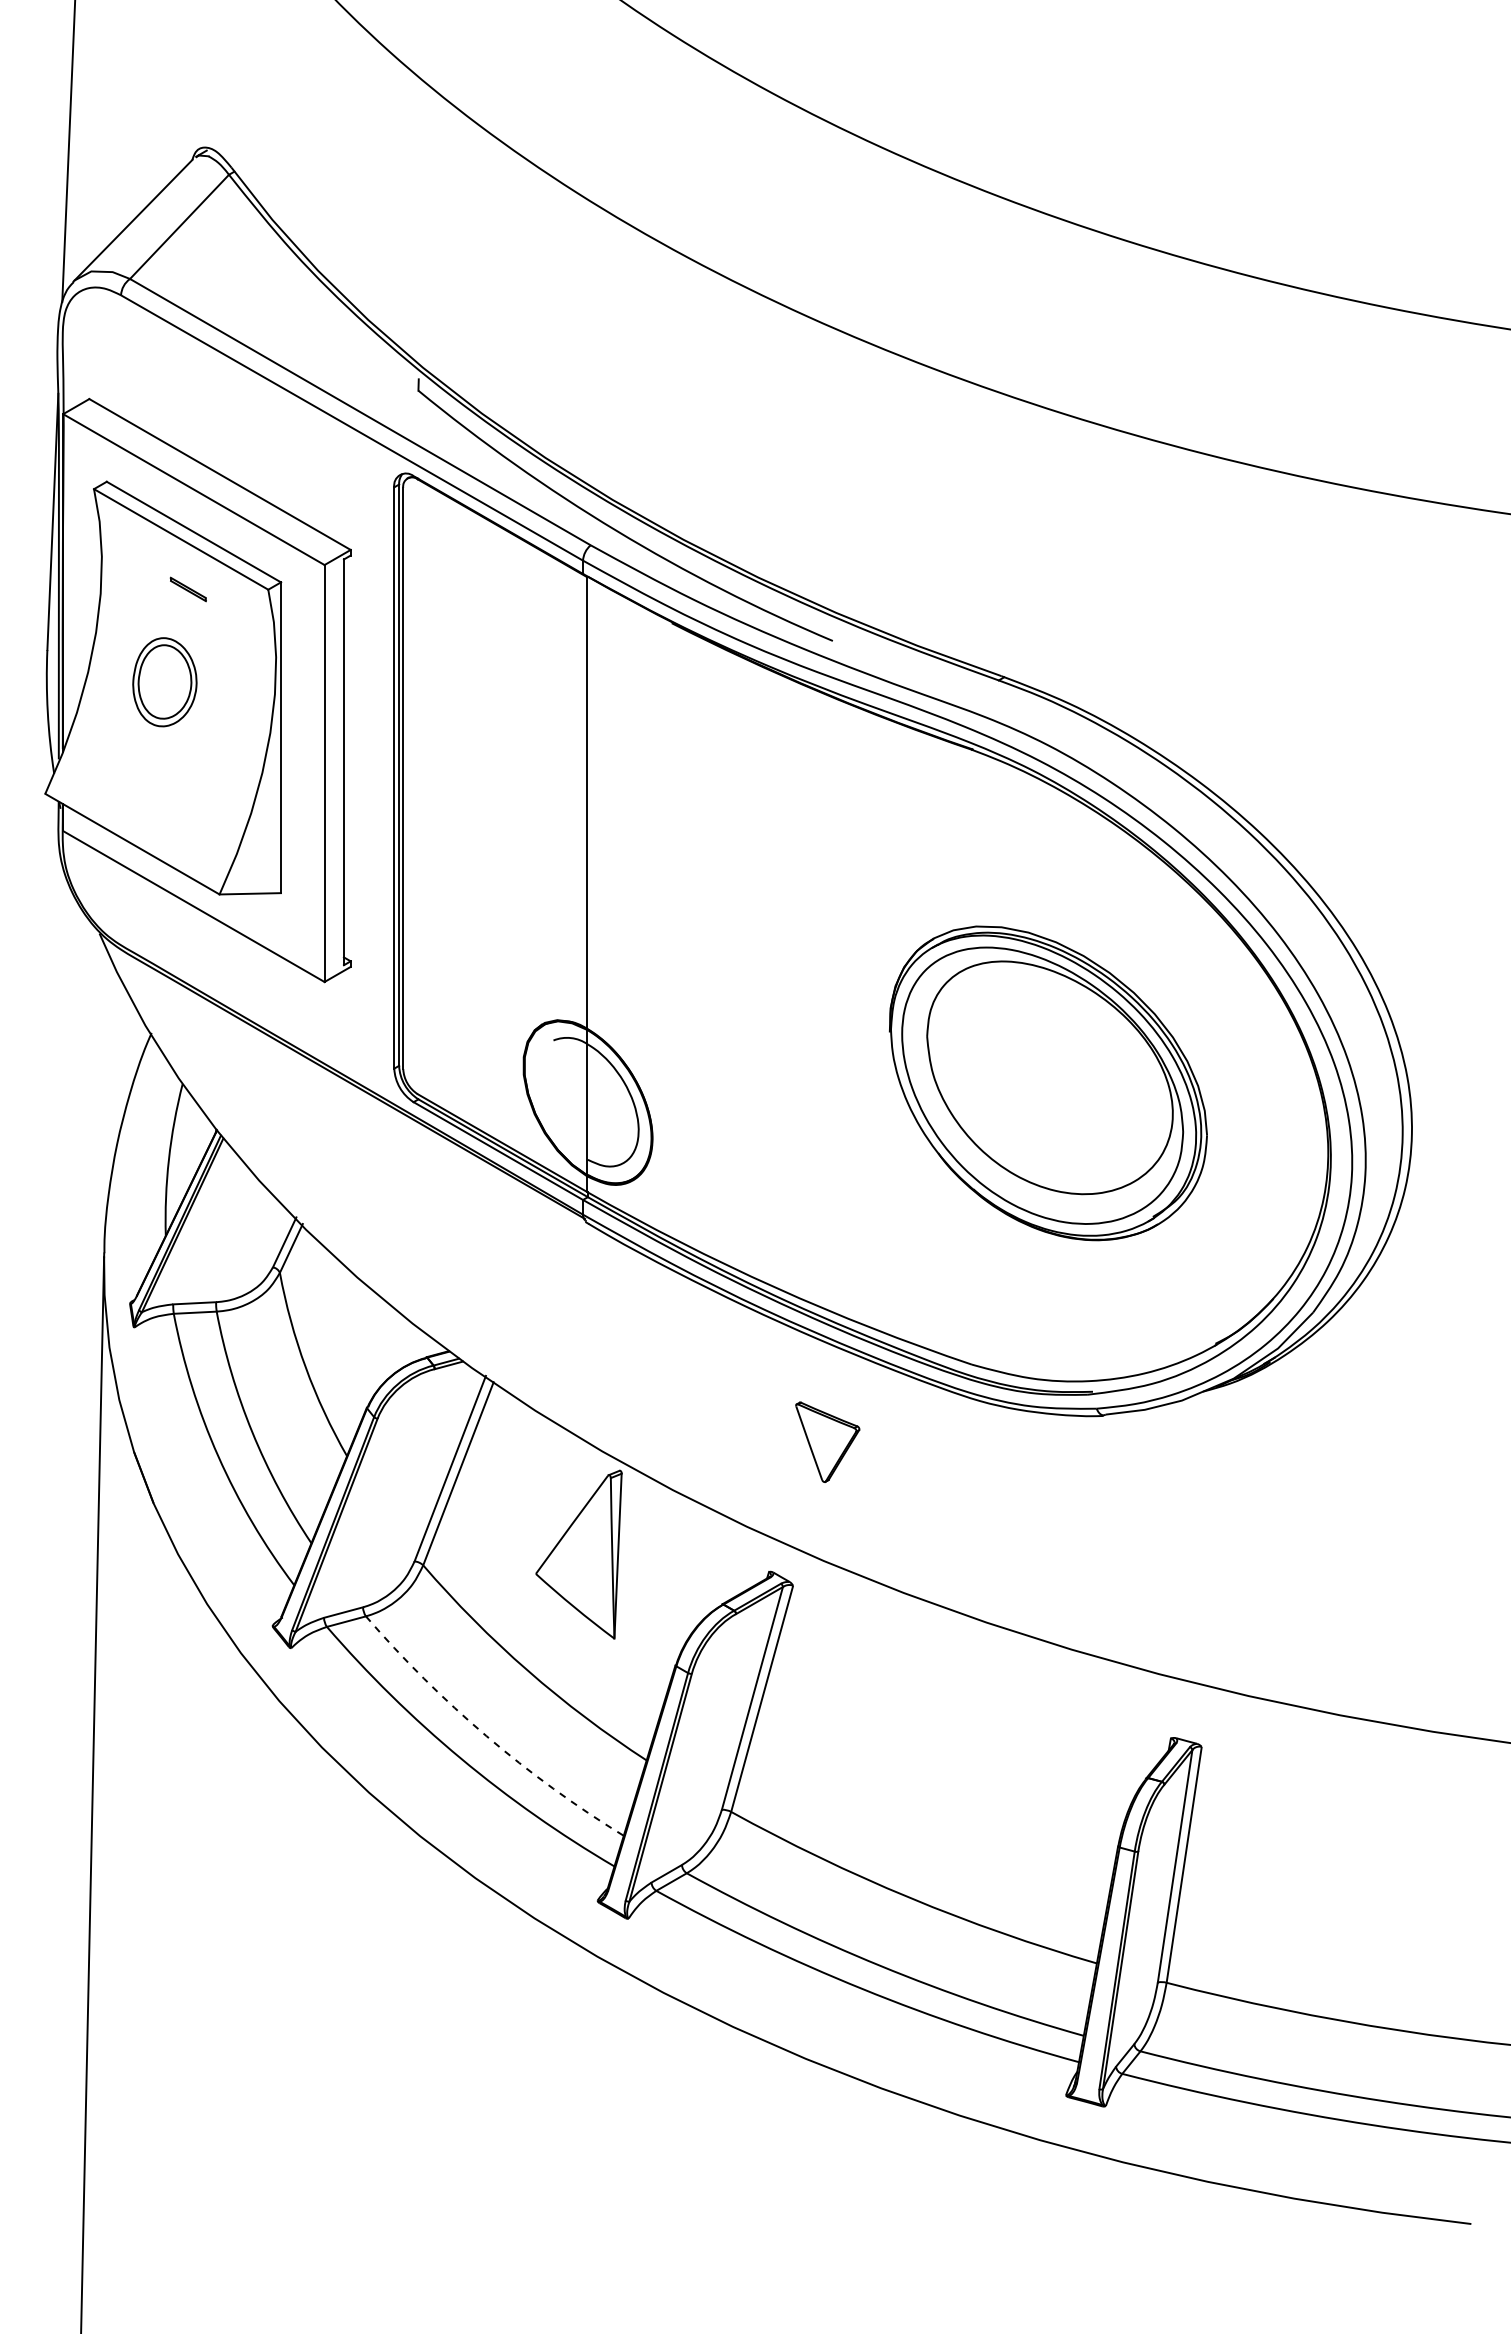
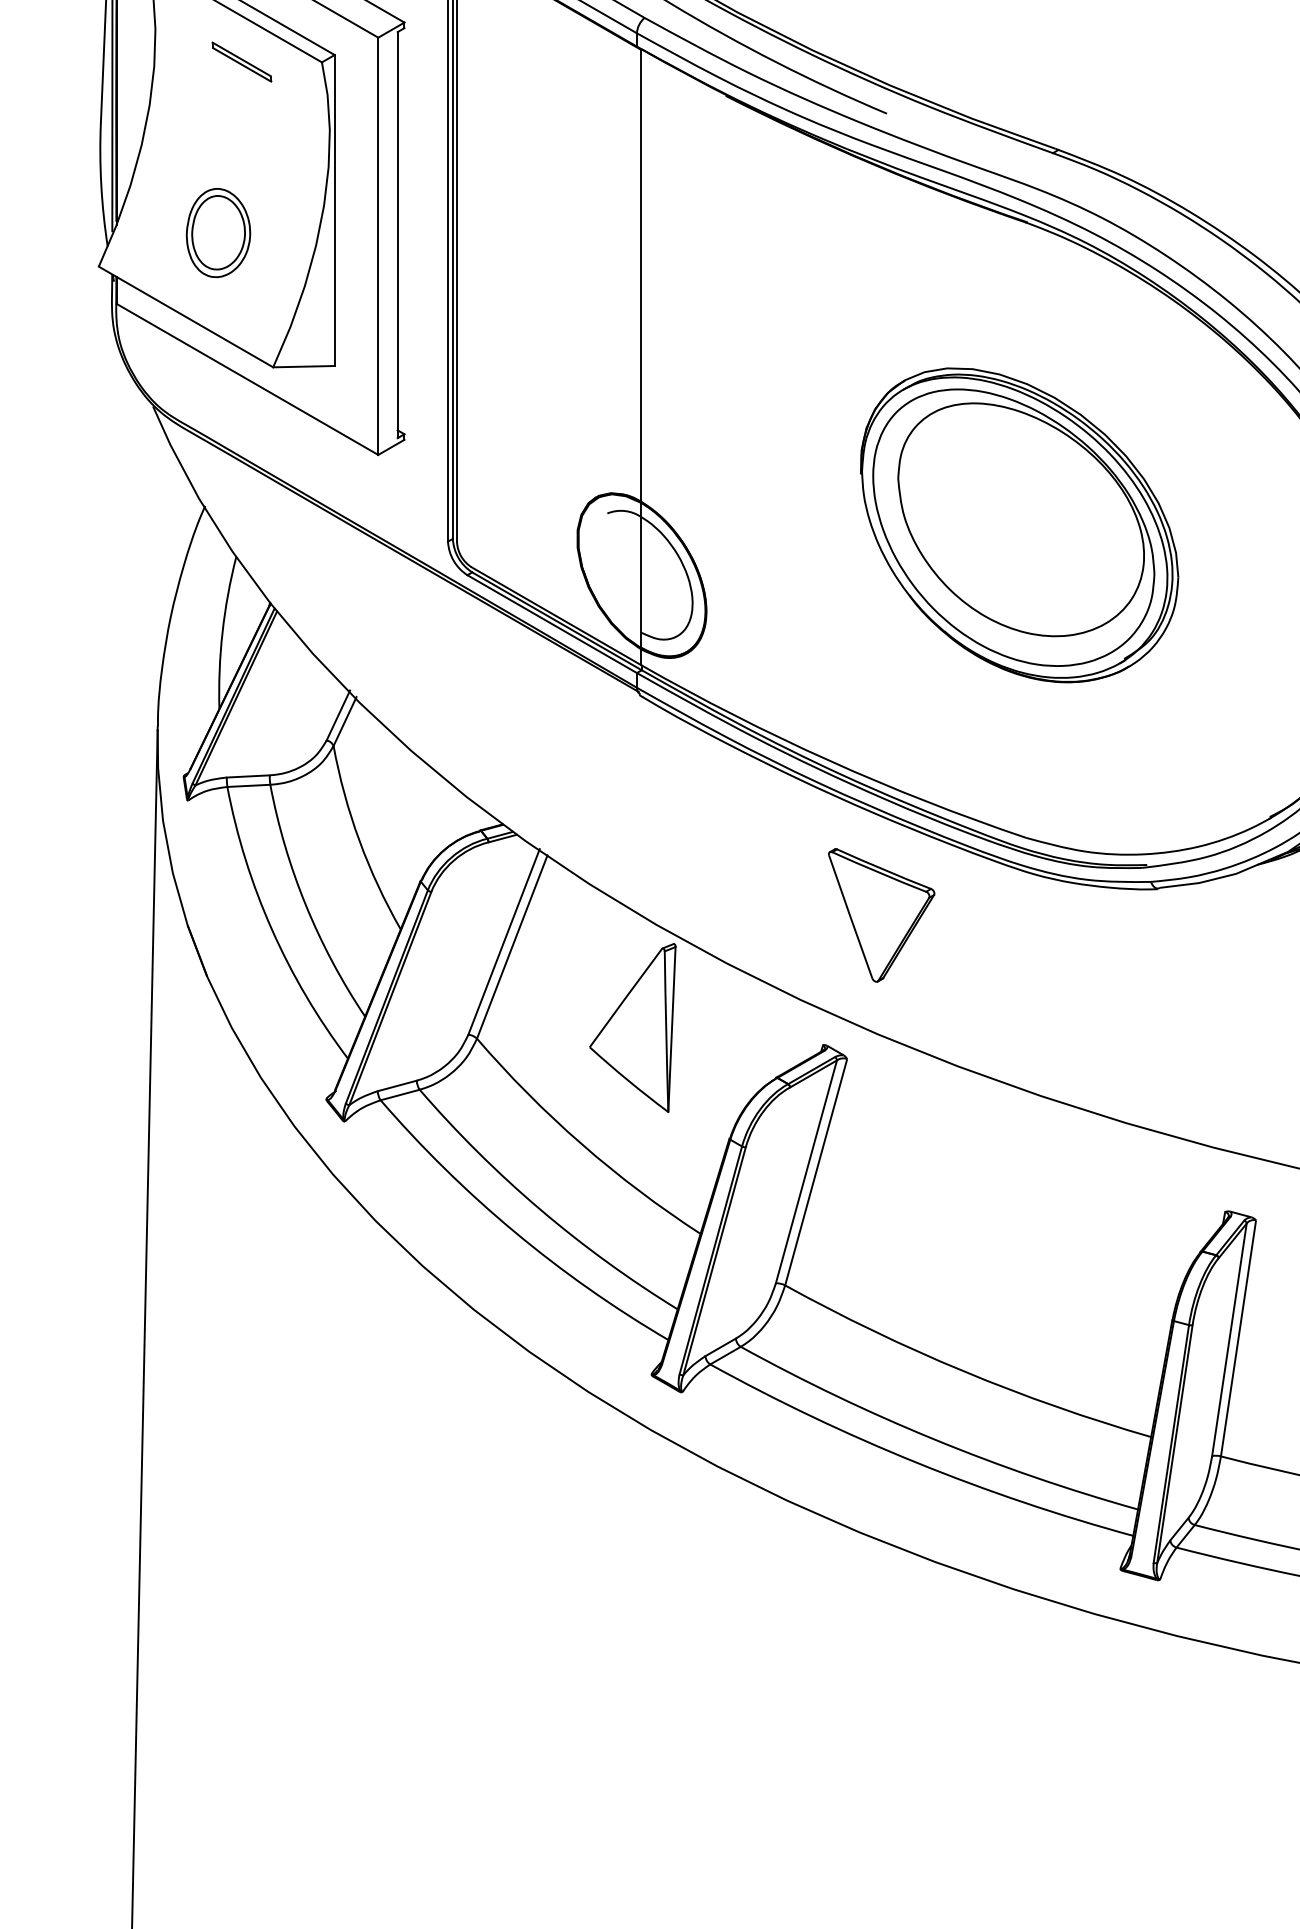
part: (188, 589) -> (242, 62), size x1.67
part: (164, 682) -> (218, 233), moved
part: (1047, 1083) -> (1018, 525), moved
part: (827, 1442) -> (881, 915), size x1.67
arc: (486, 1736) -> (540, 1209), dashed -> solid

